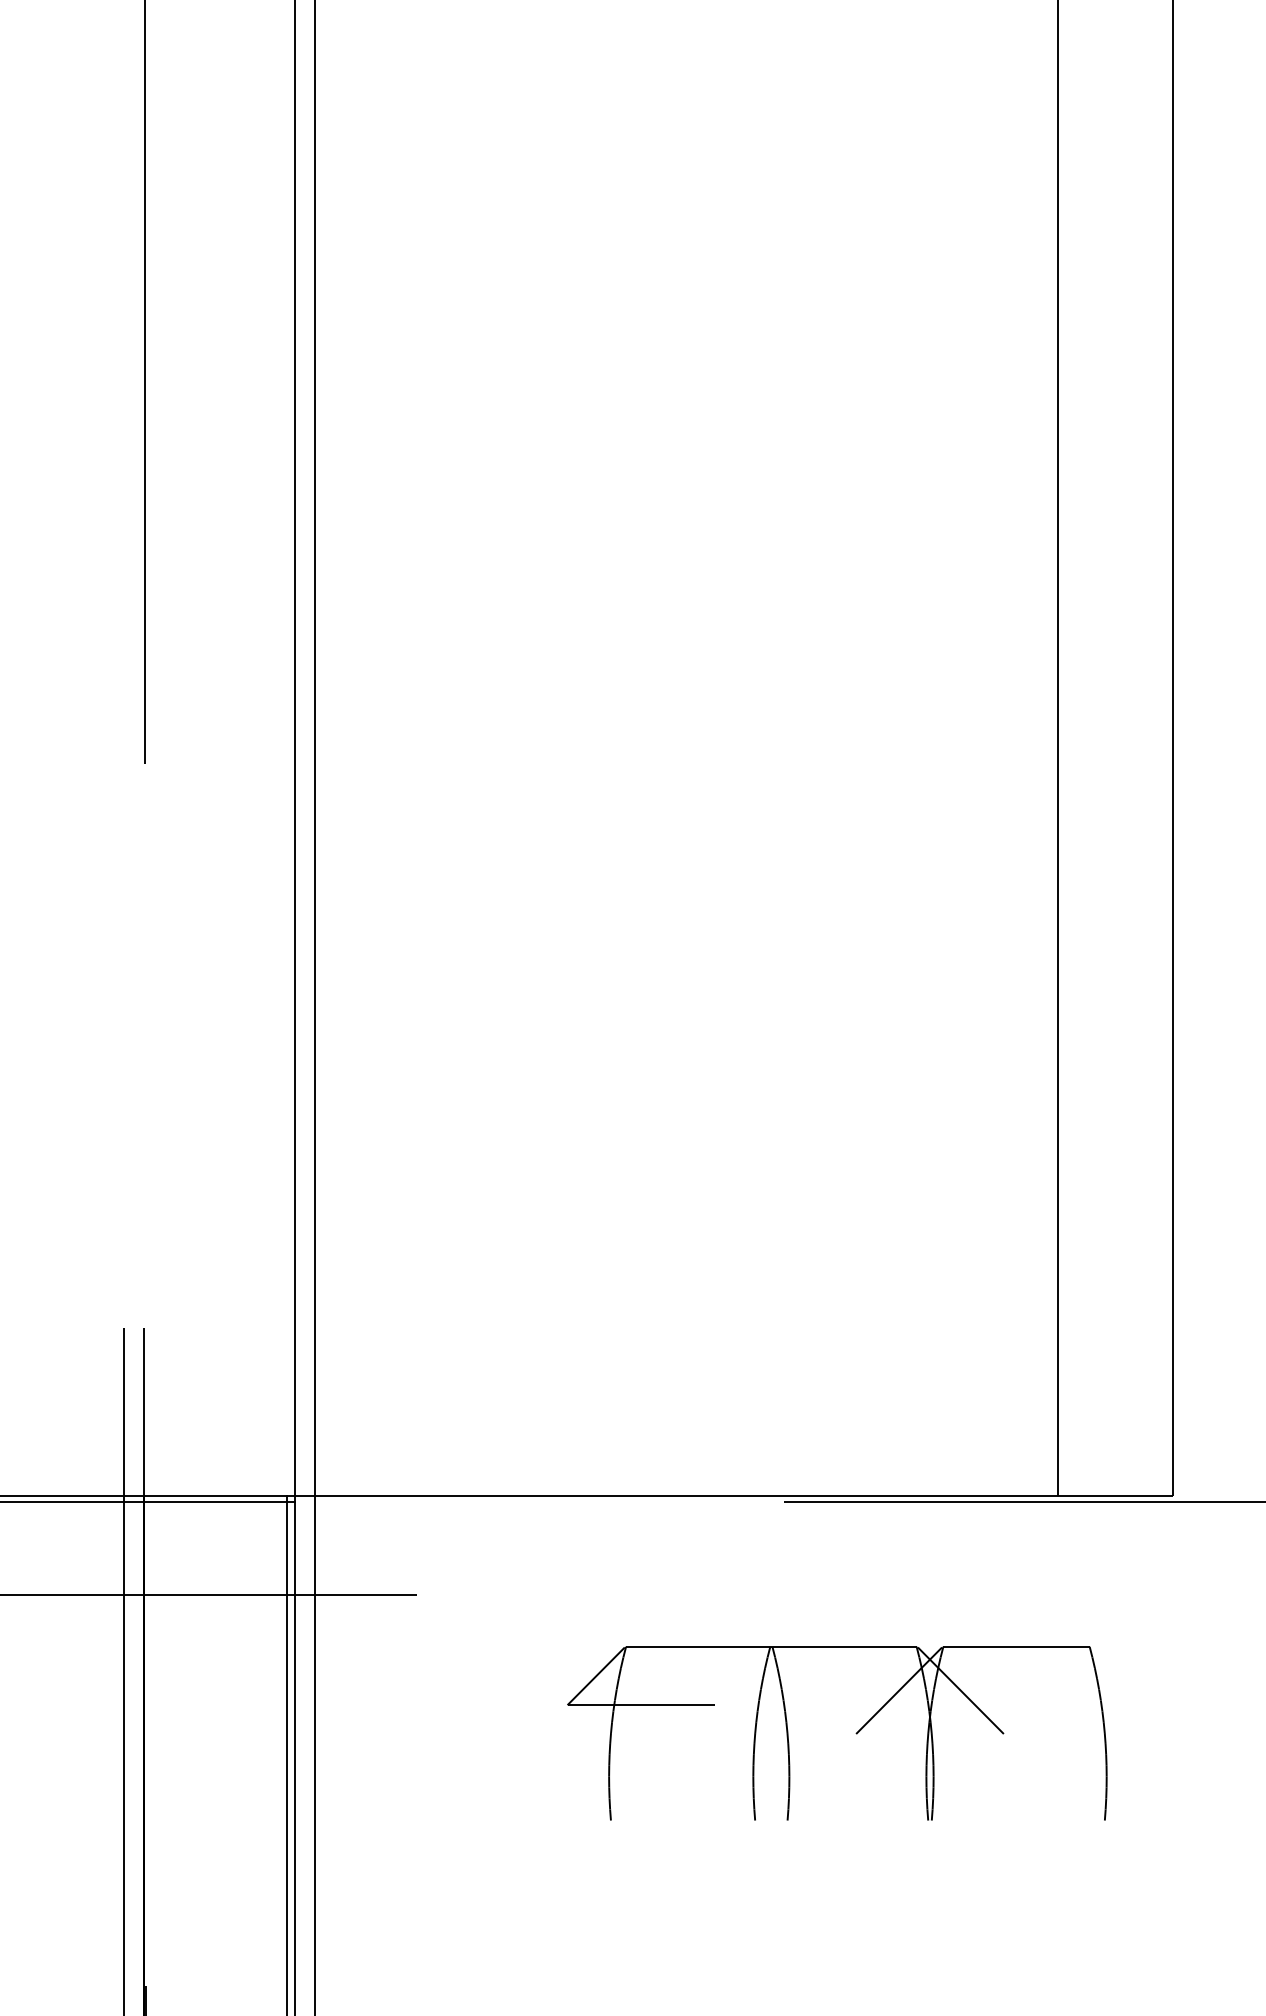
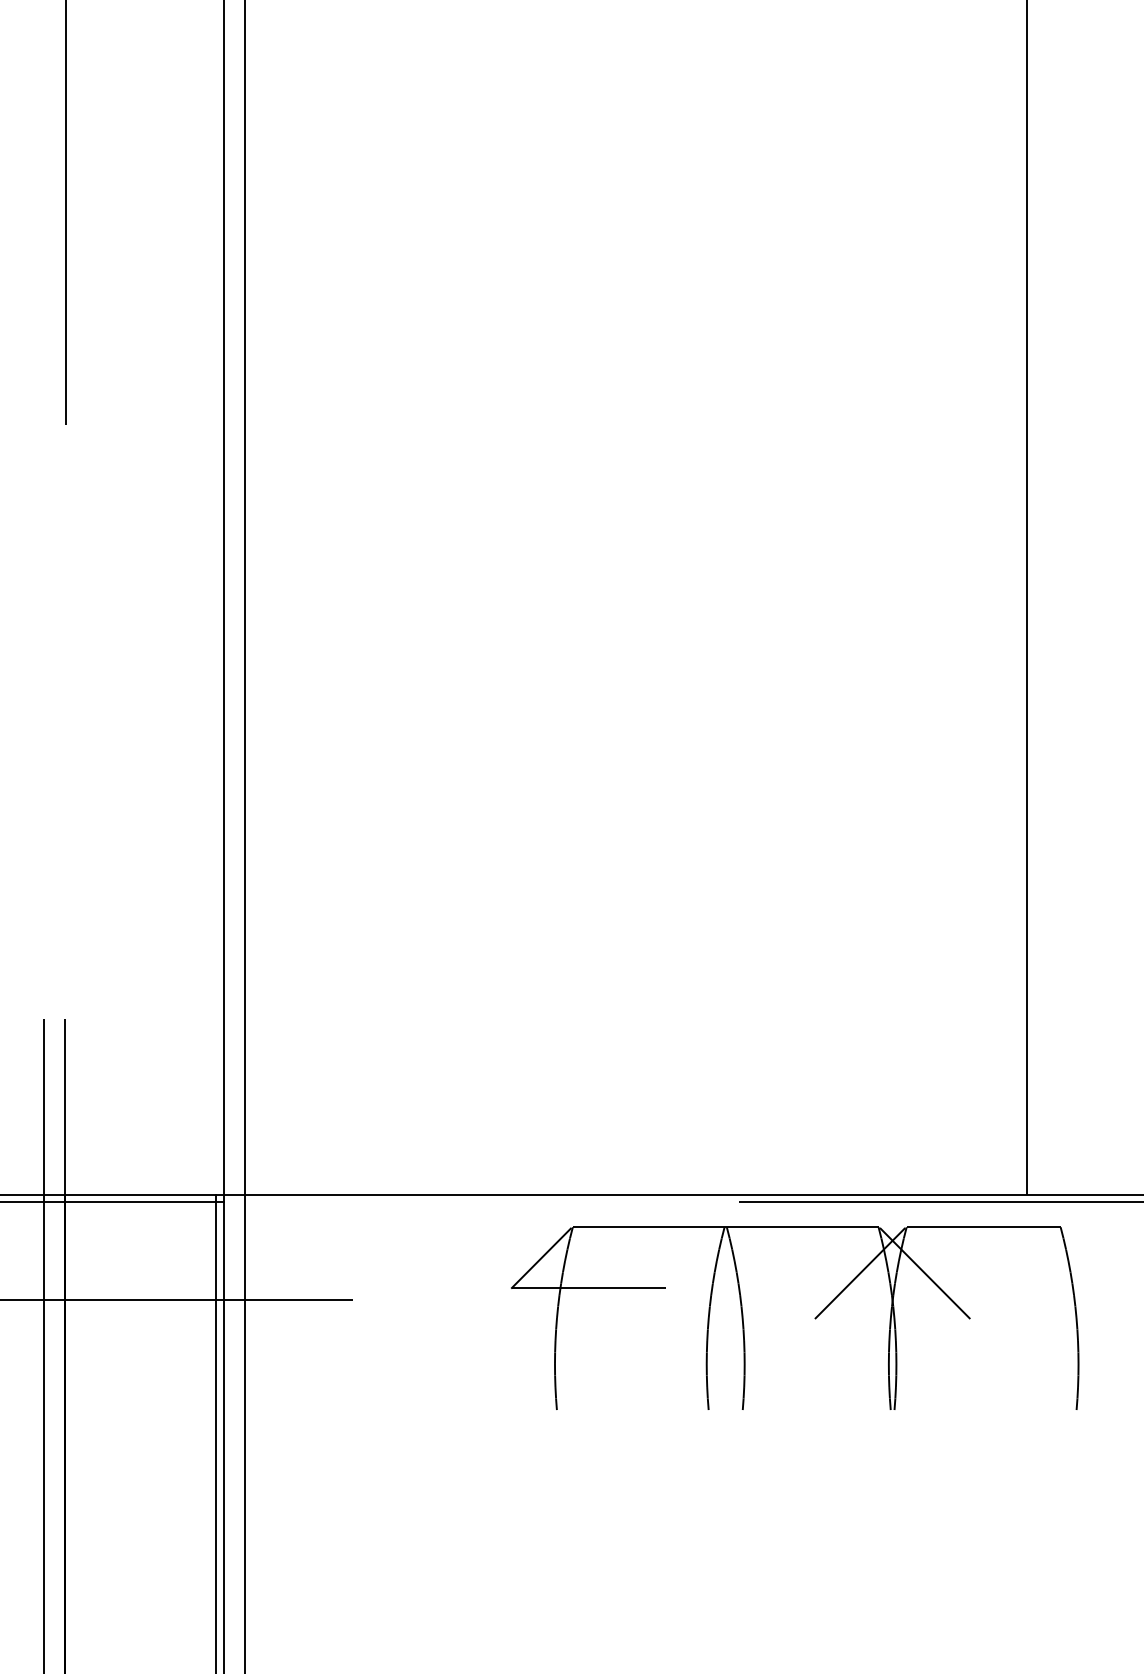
part: (855, 1733) -> (814, 1318), moved

